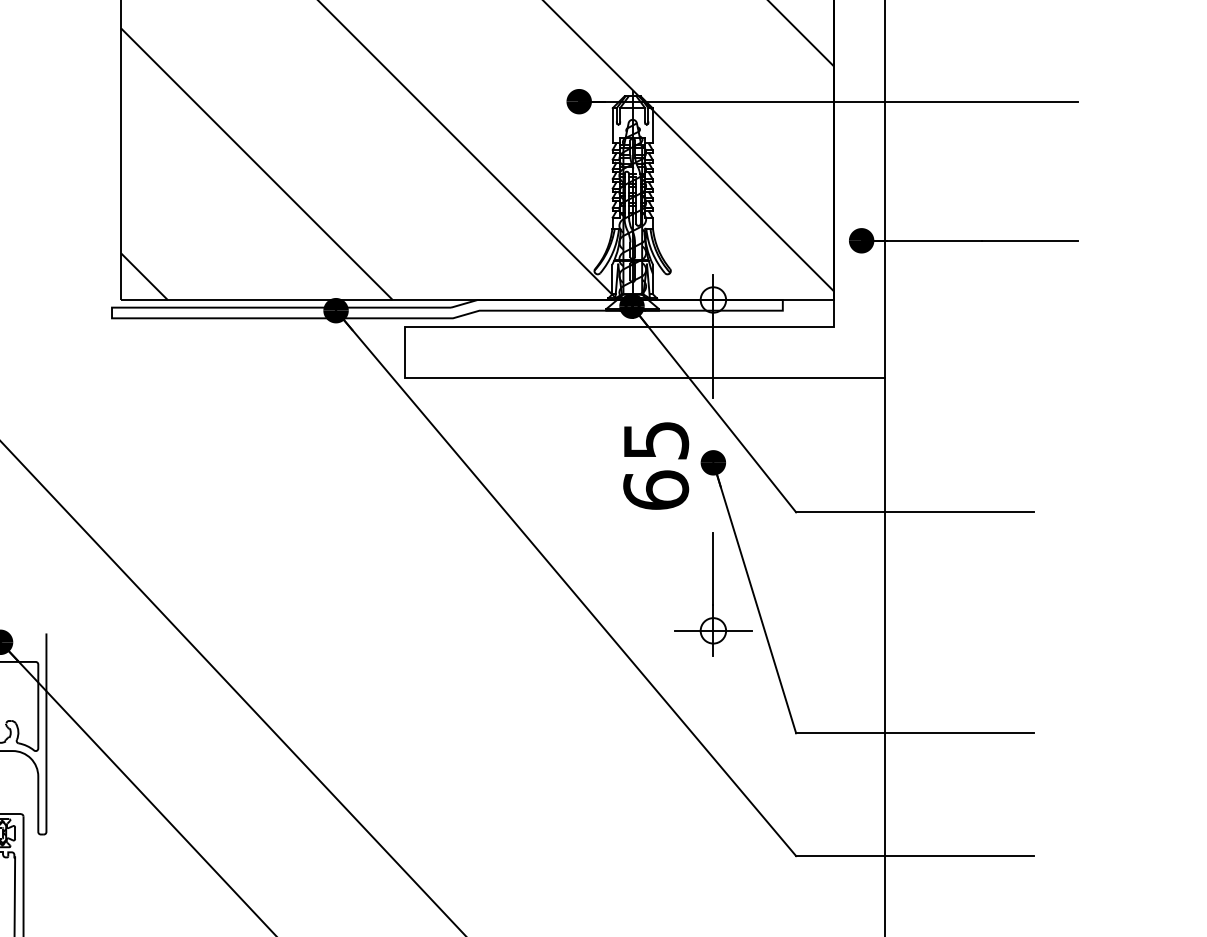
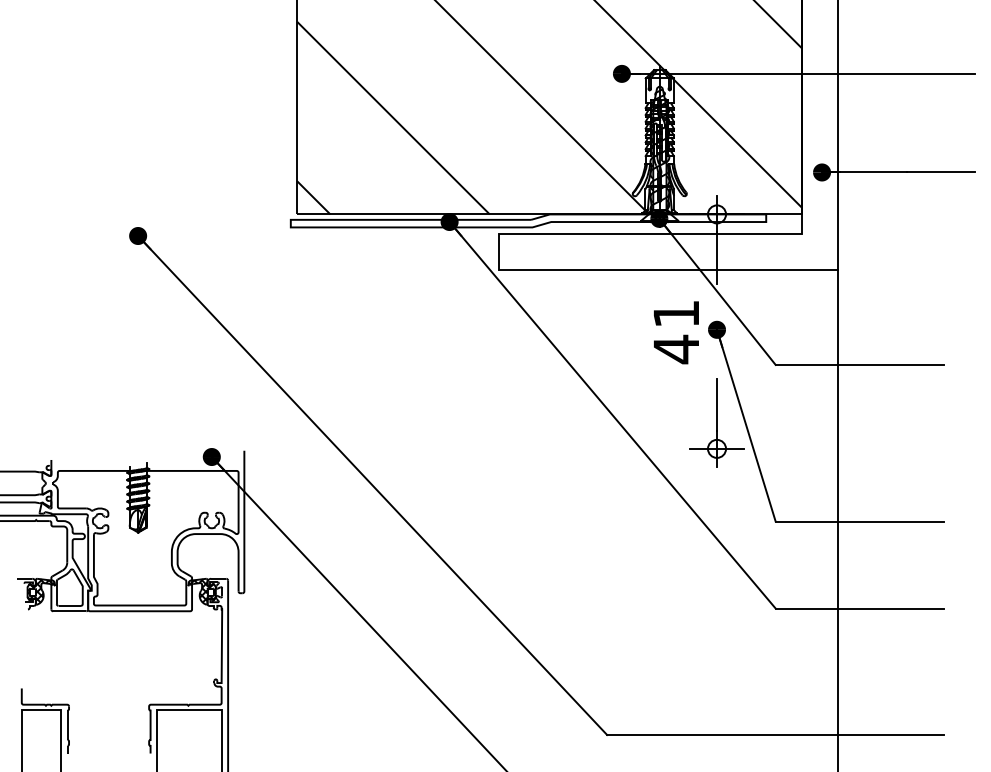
text: (656, 466) -> (676, 332), 65 -> 41

